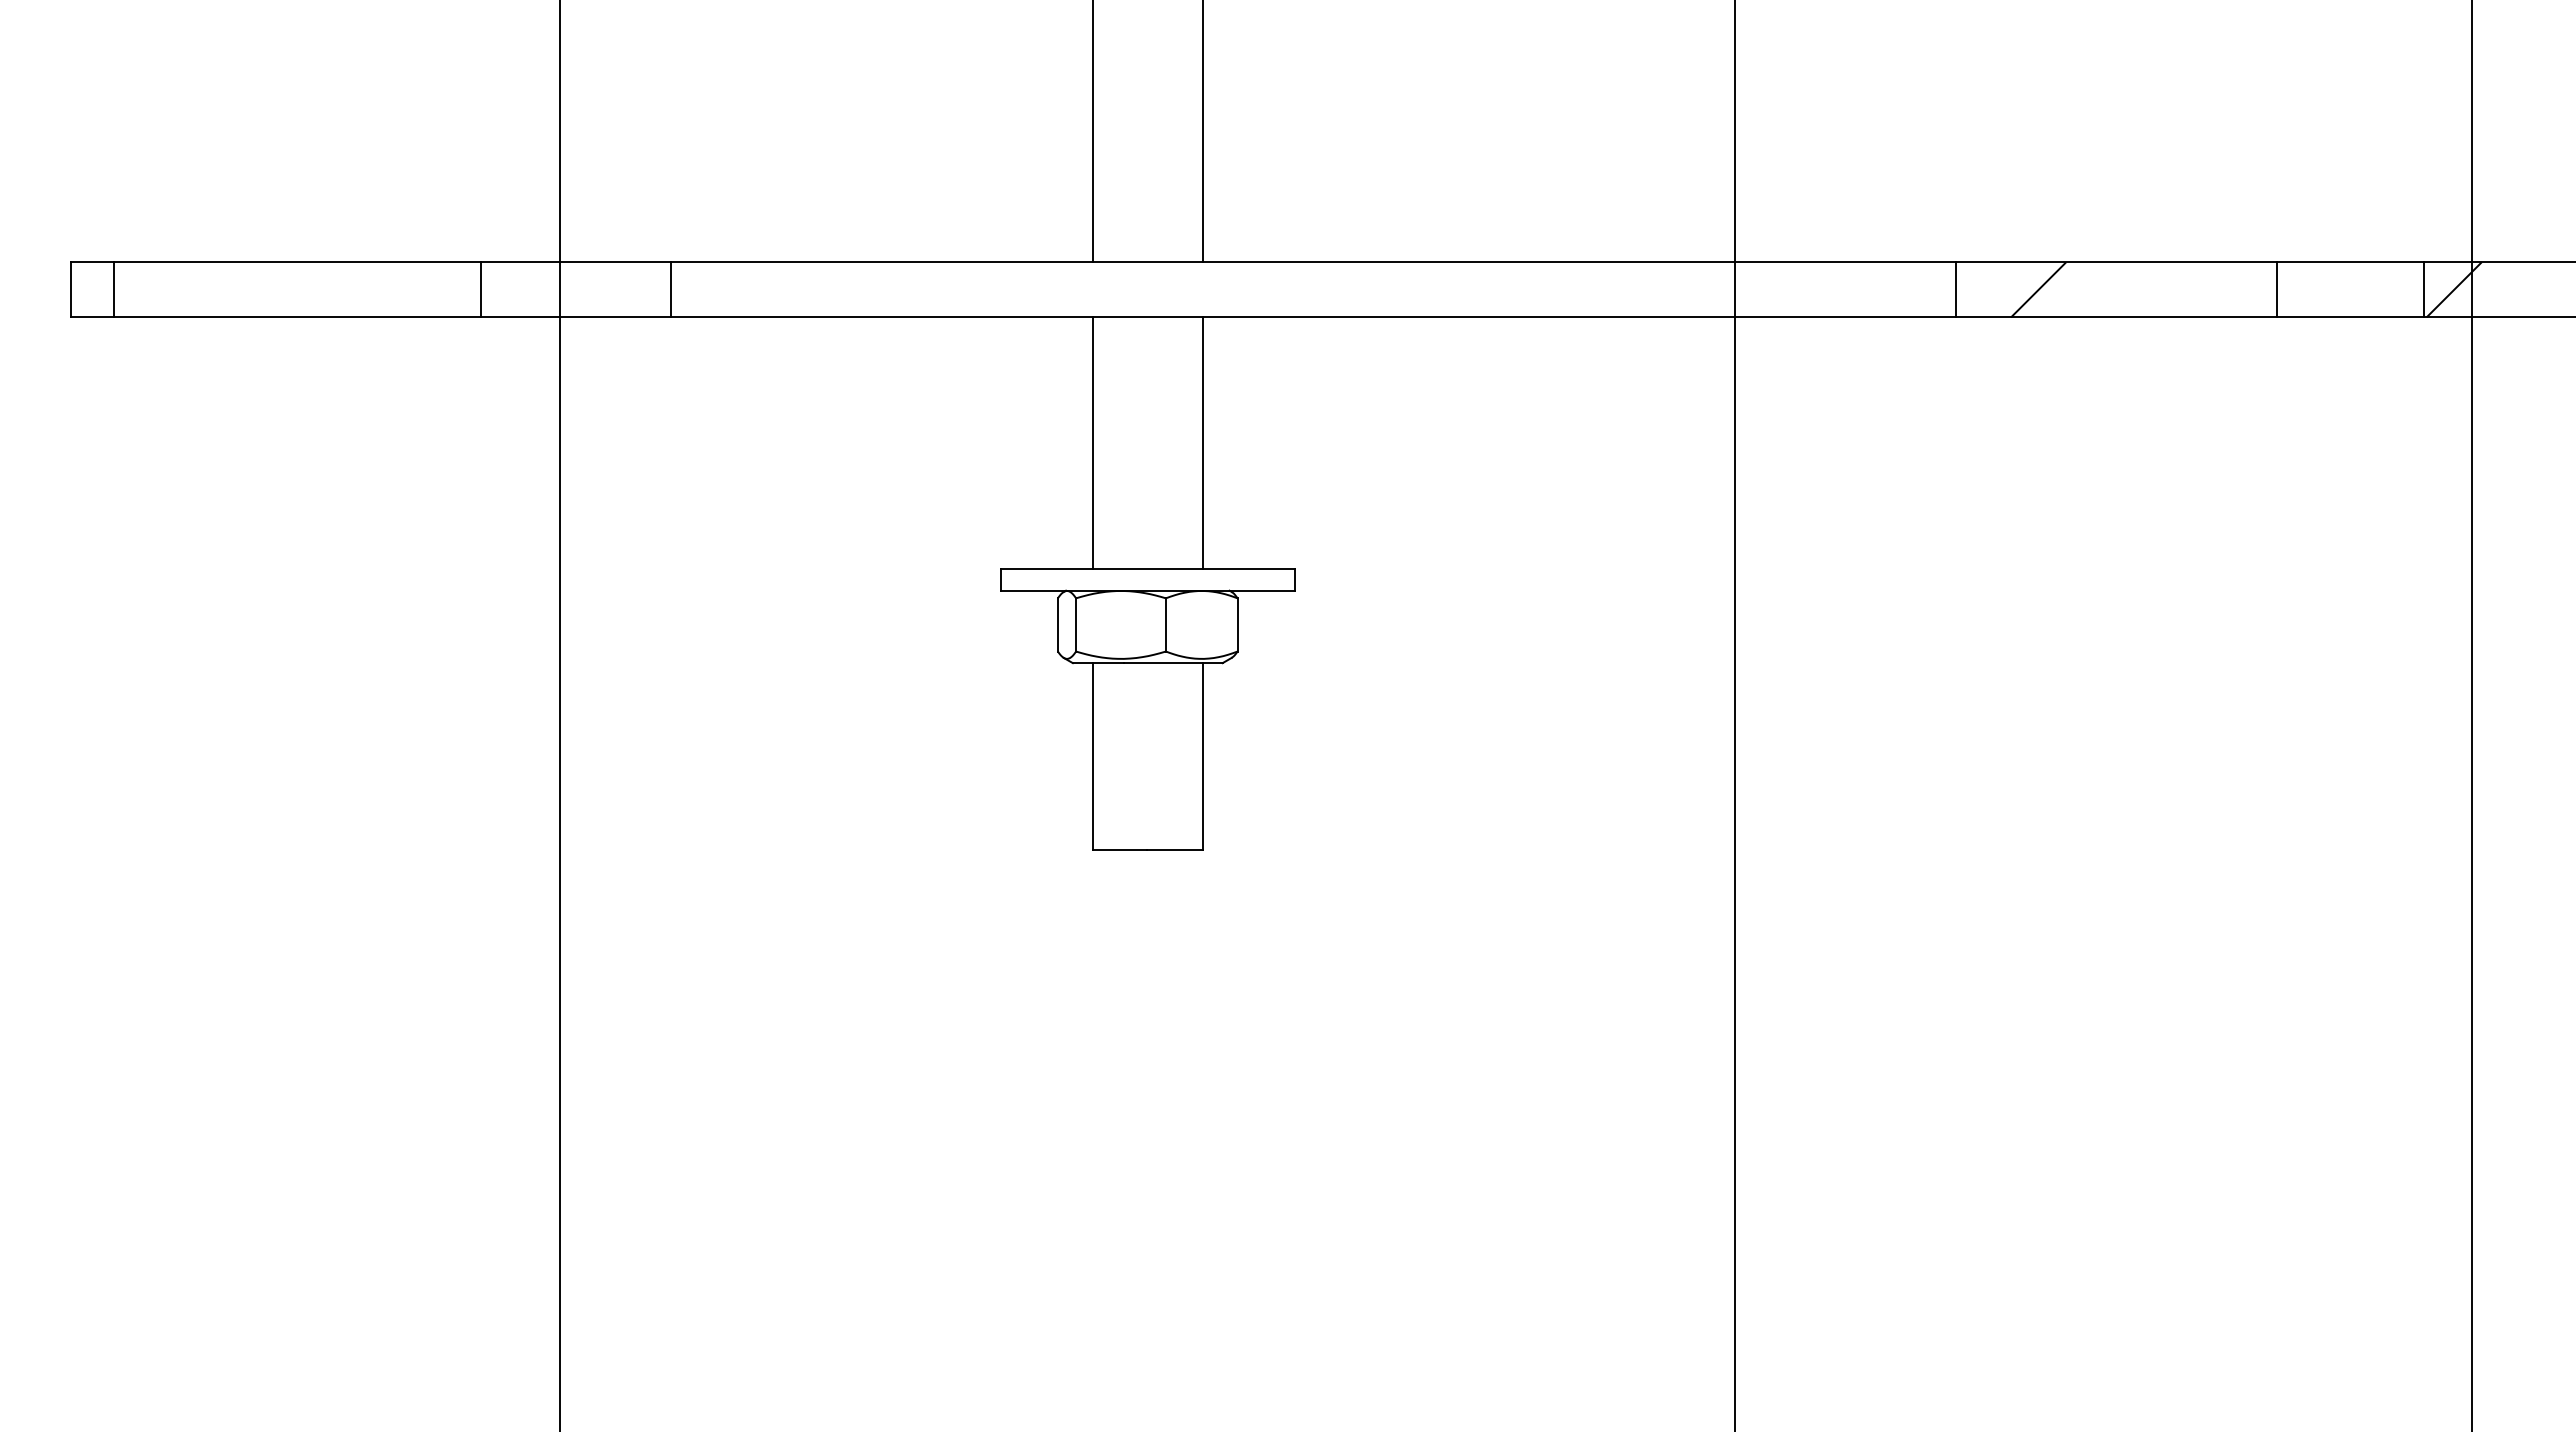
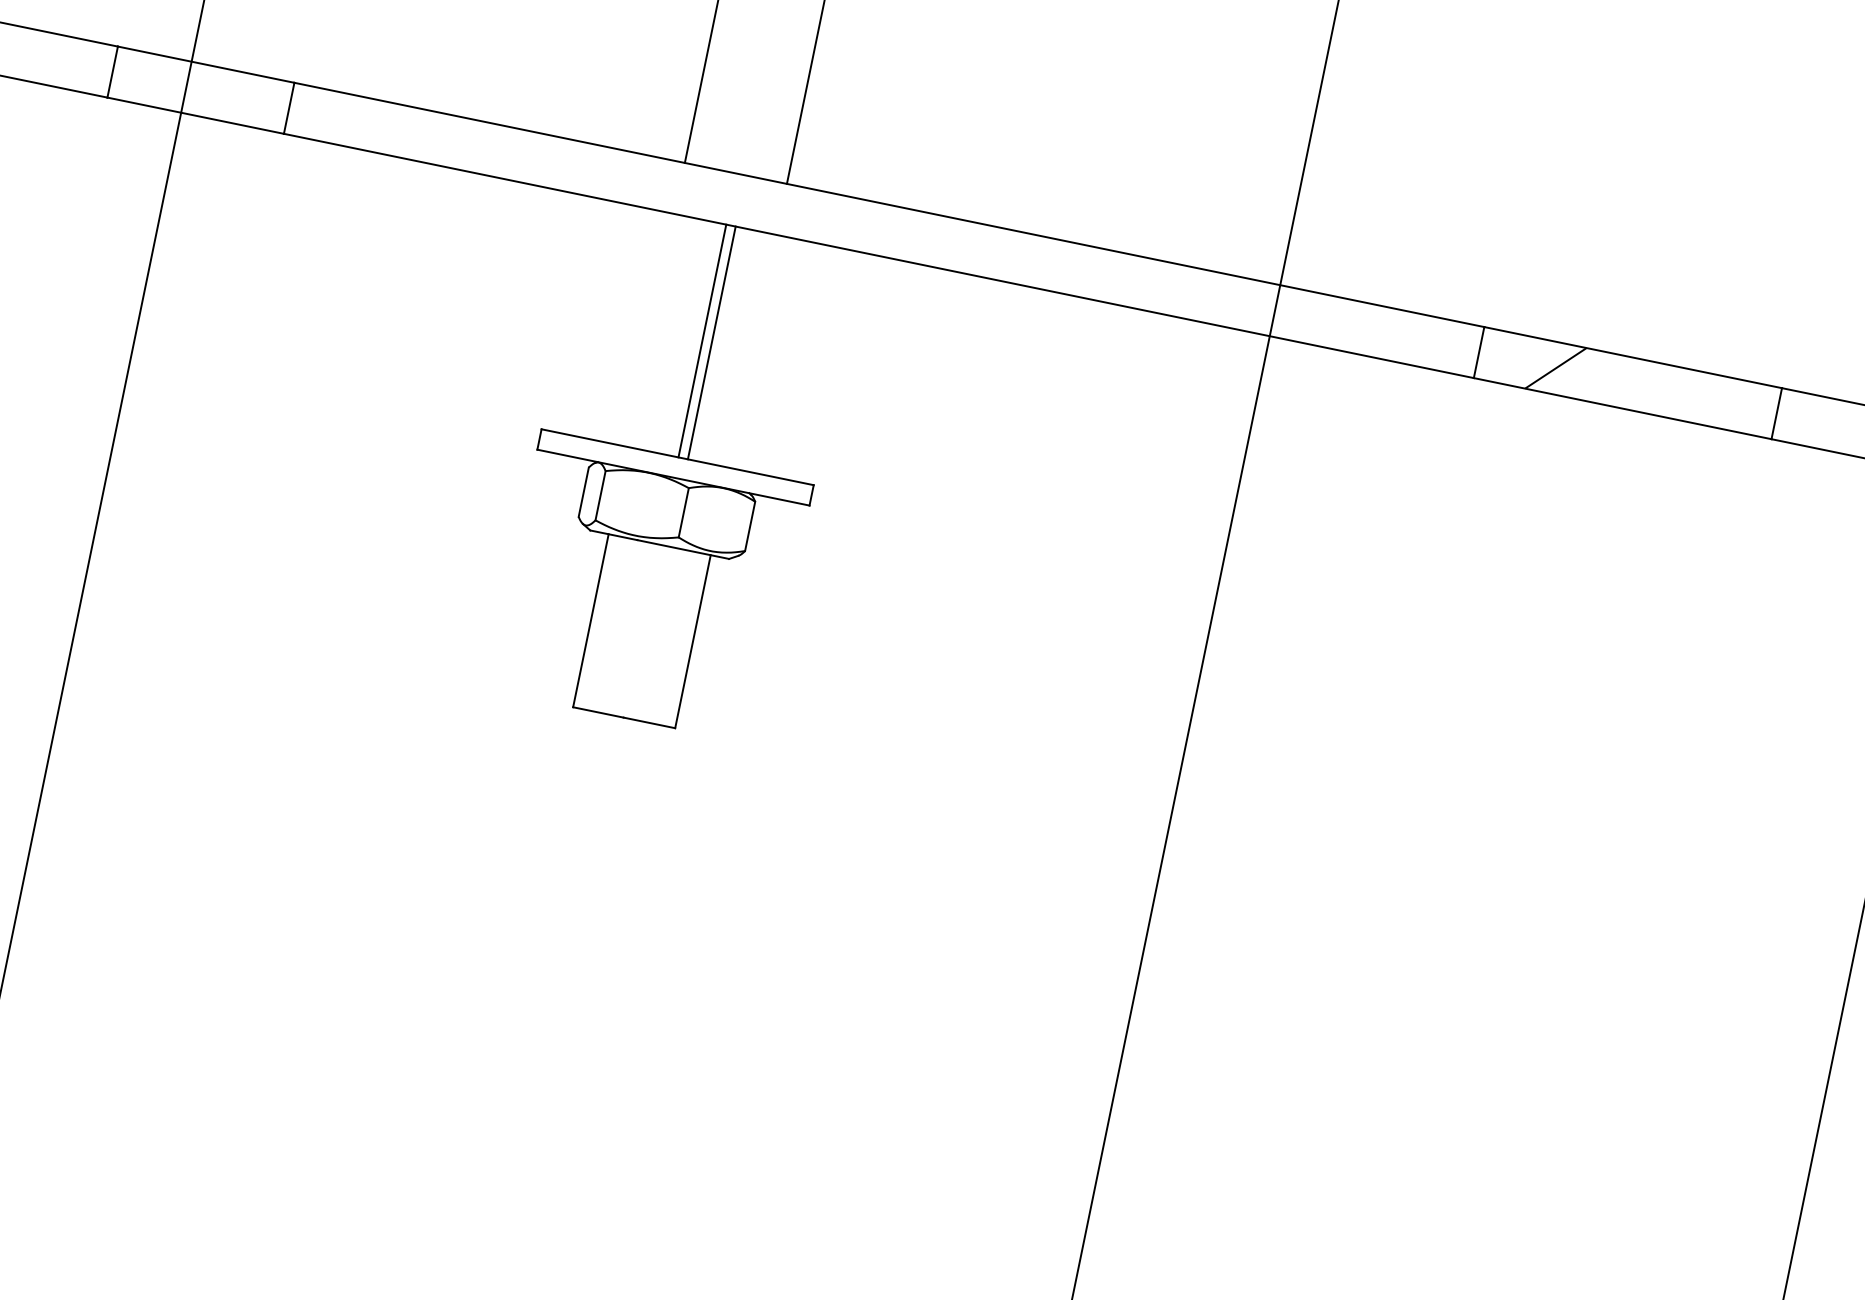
line: (1092, 442) -> (702, 340), moved
line: (1202, 442) -> (711, 342), moved

